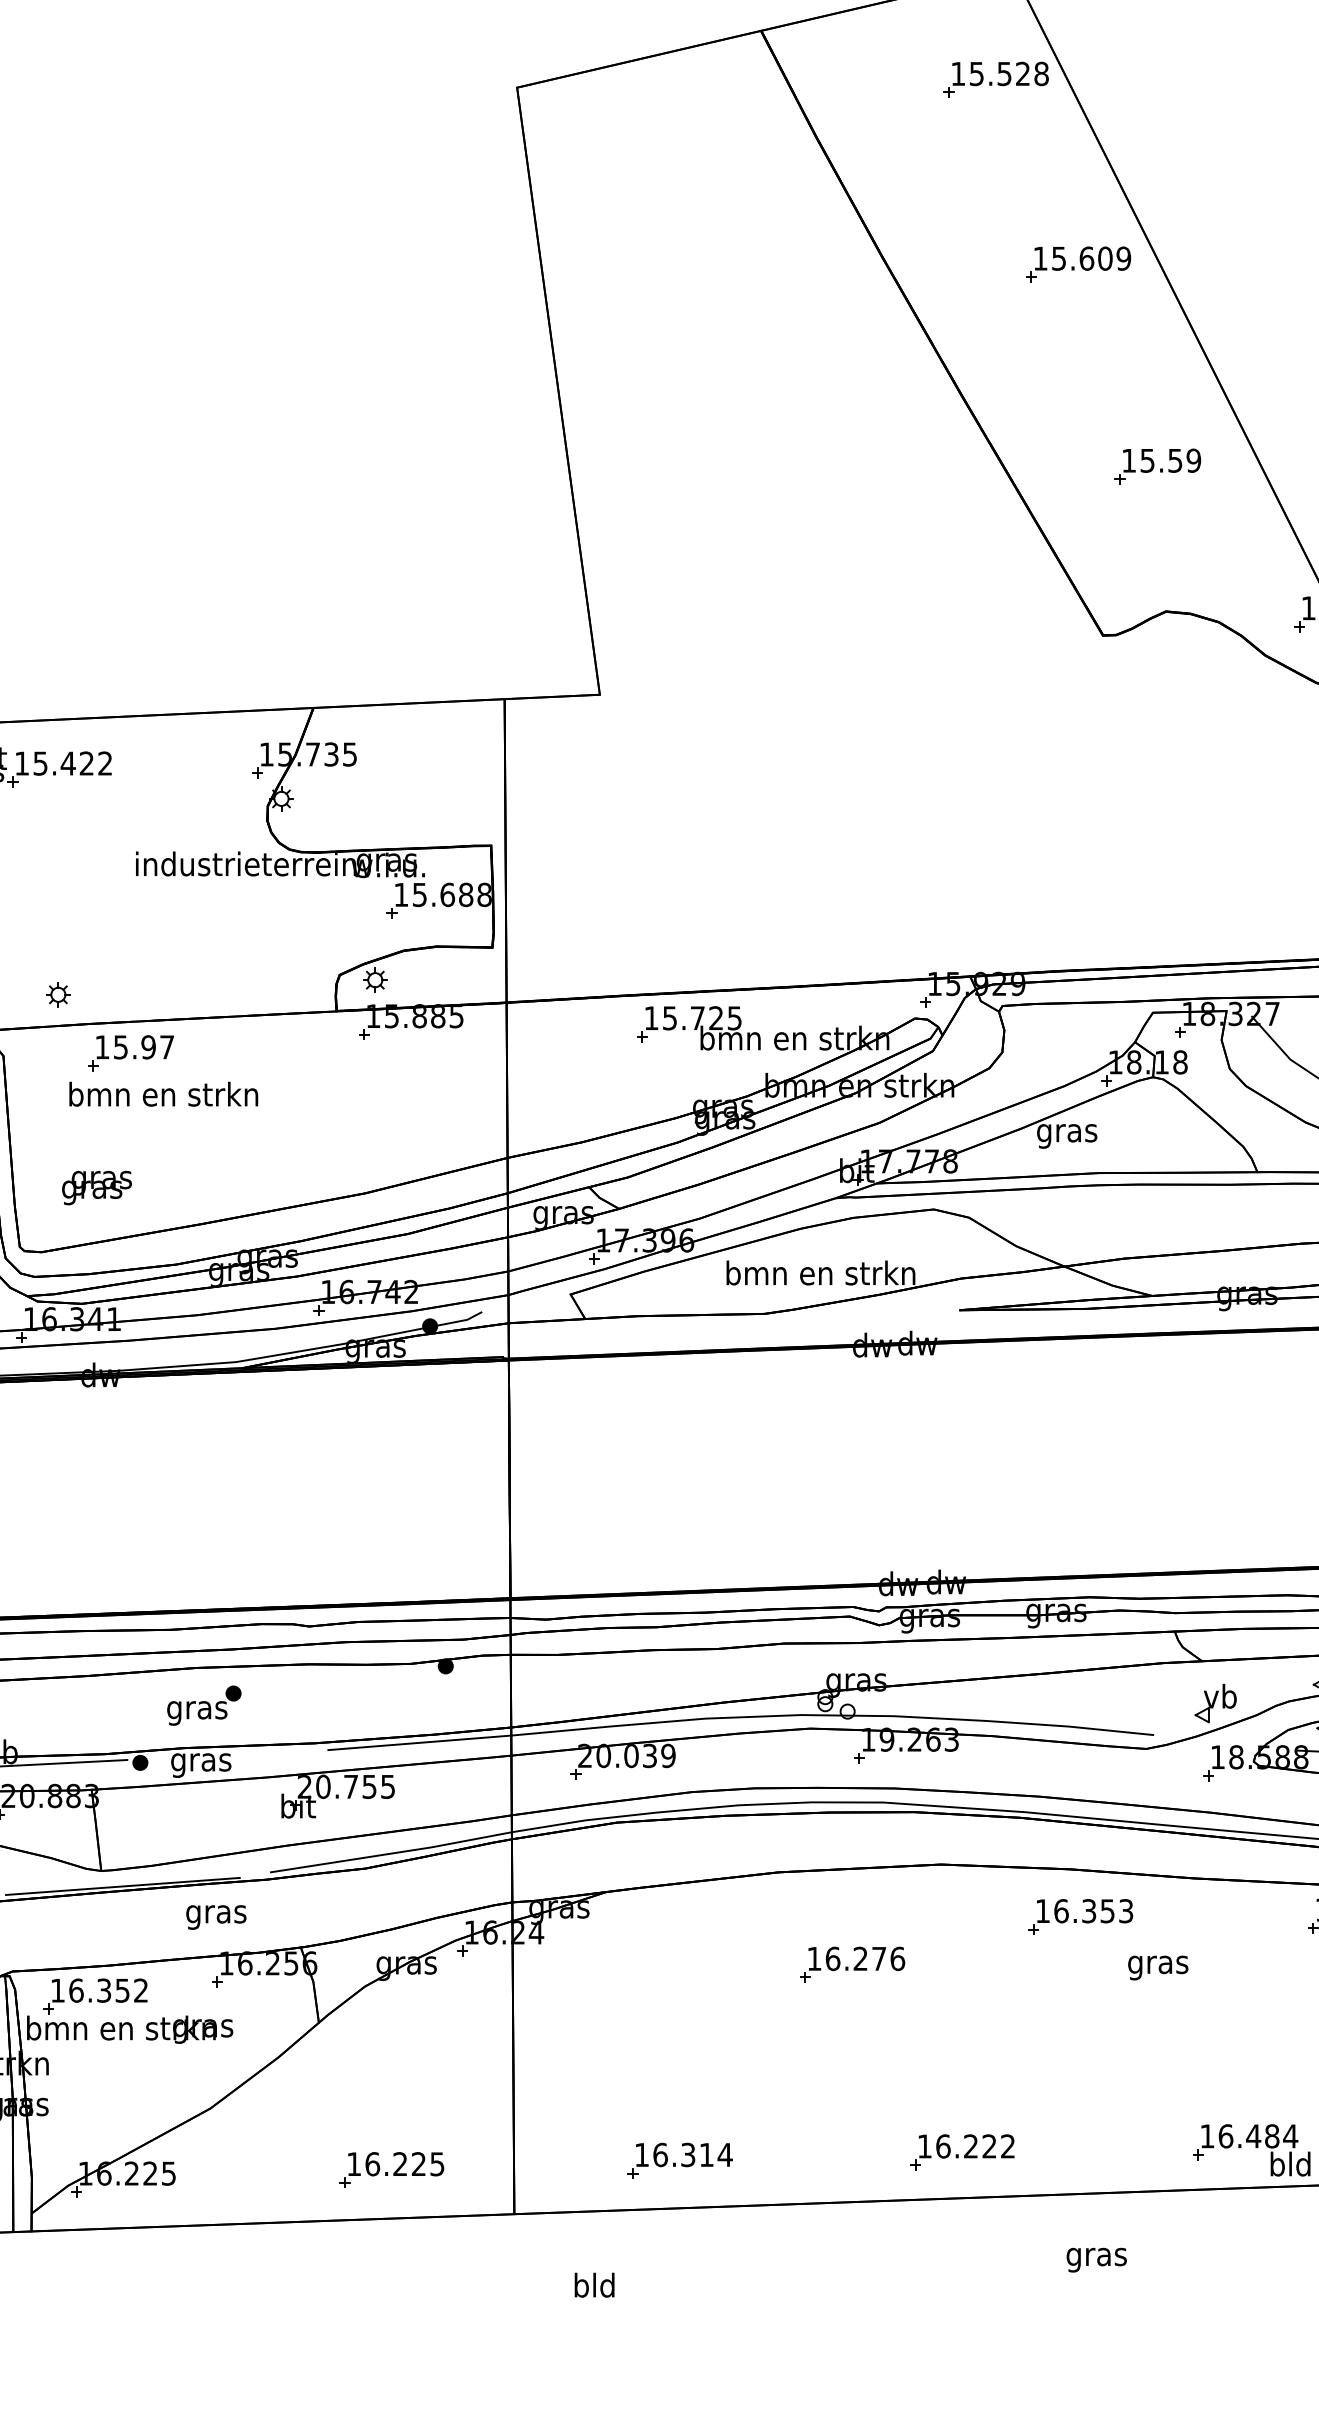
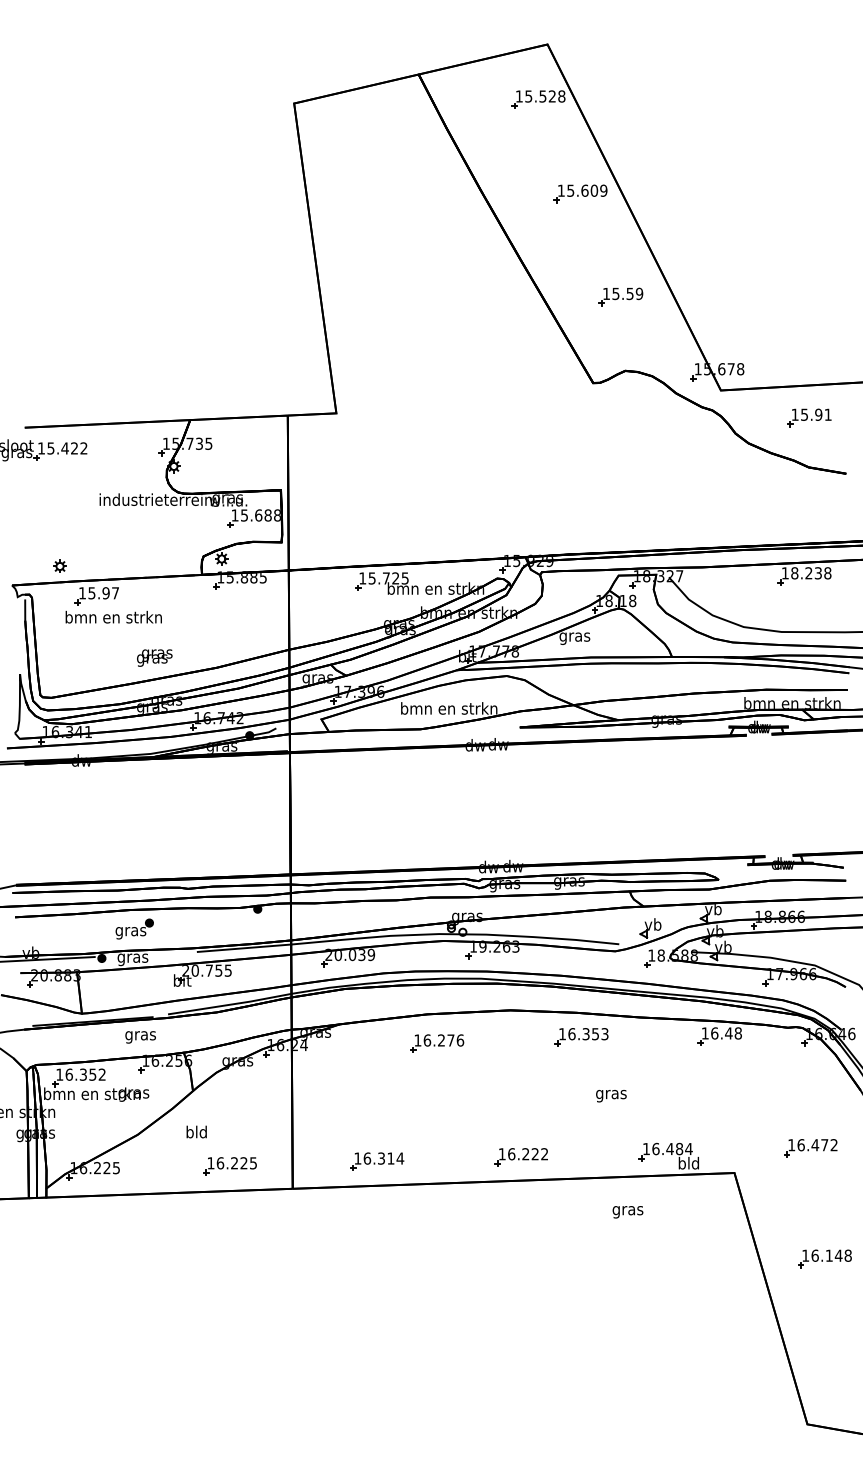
text: (96, 1186) -> (154, 657), moved
part: (852, 1964) -> (437, 1043), moved
text: (1158, 1968) -> (611, 1096), moved
text: (1095, 2260) -> (627, 1212), moved
text: (594, 2284) -> (196, 1131), moved

